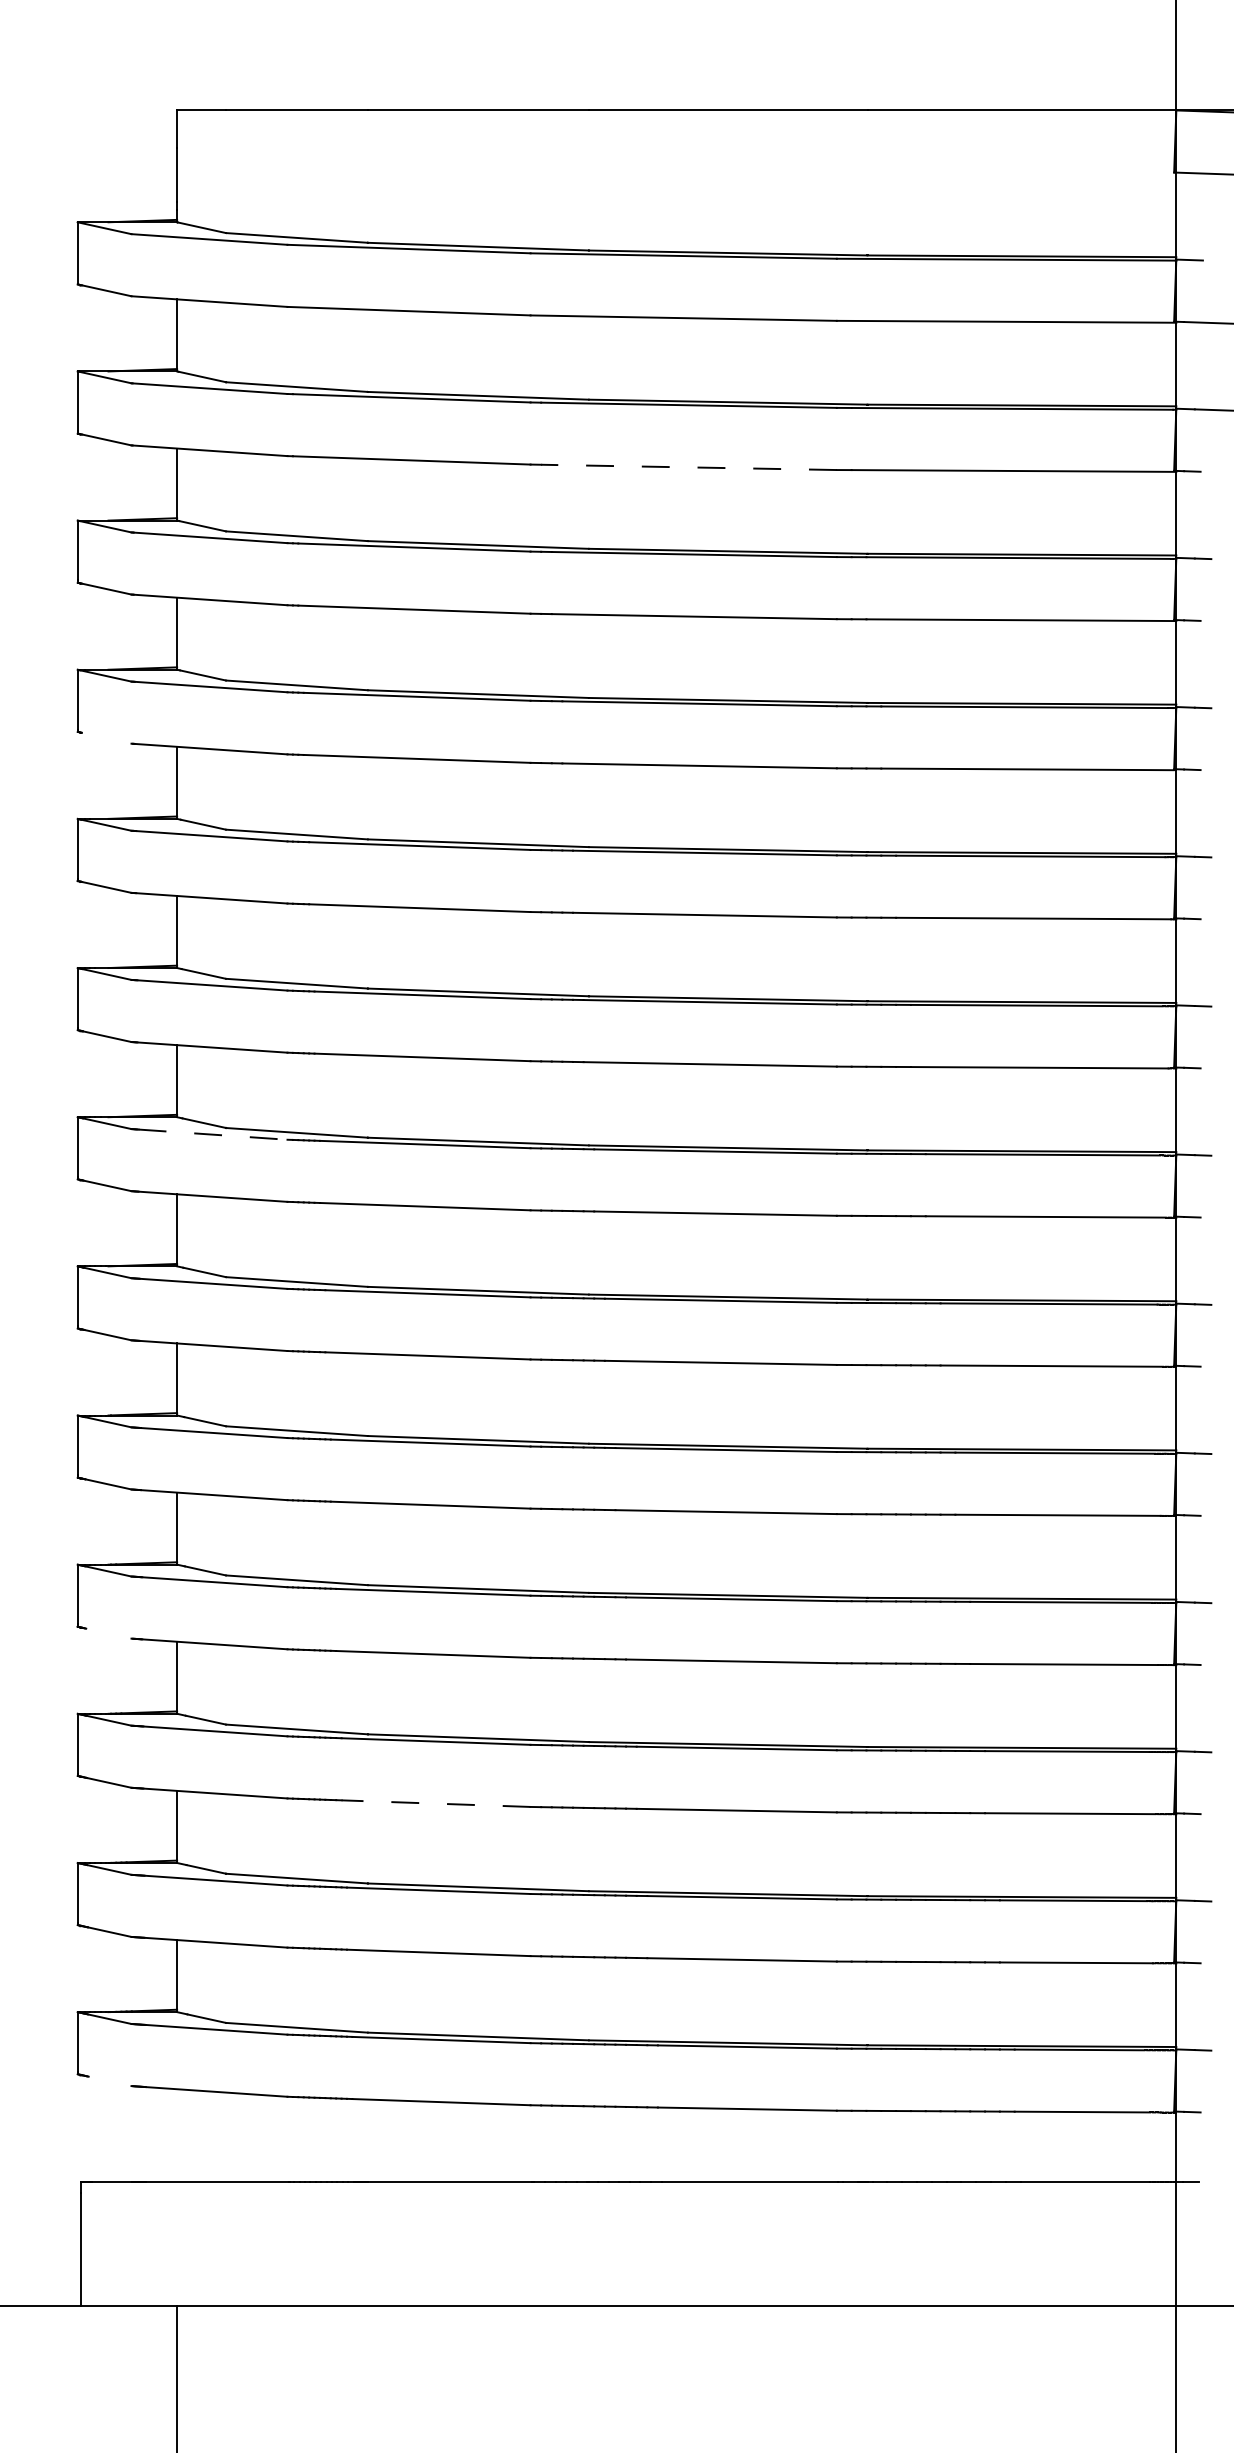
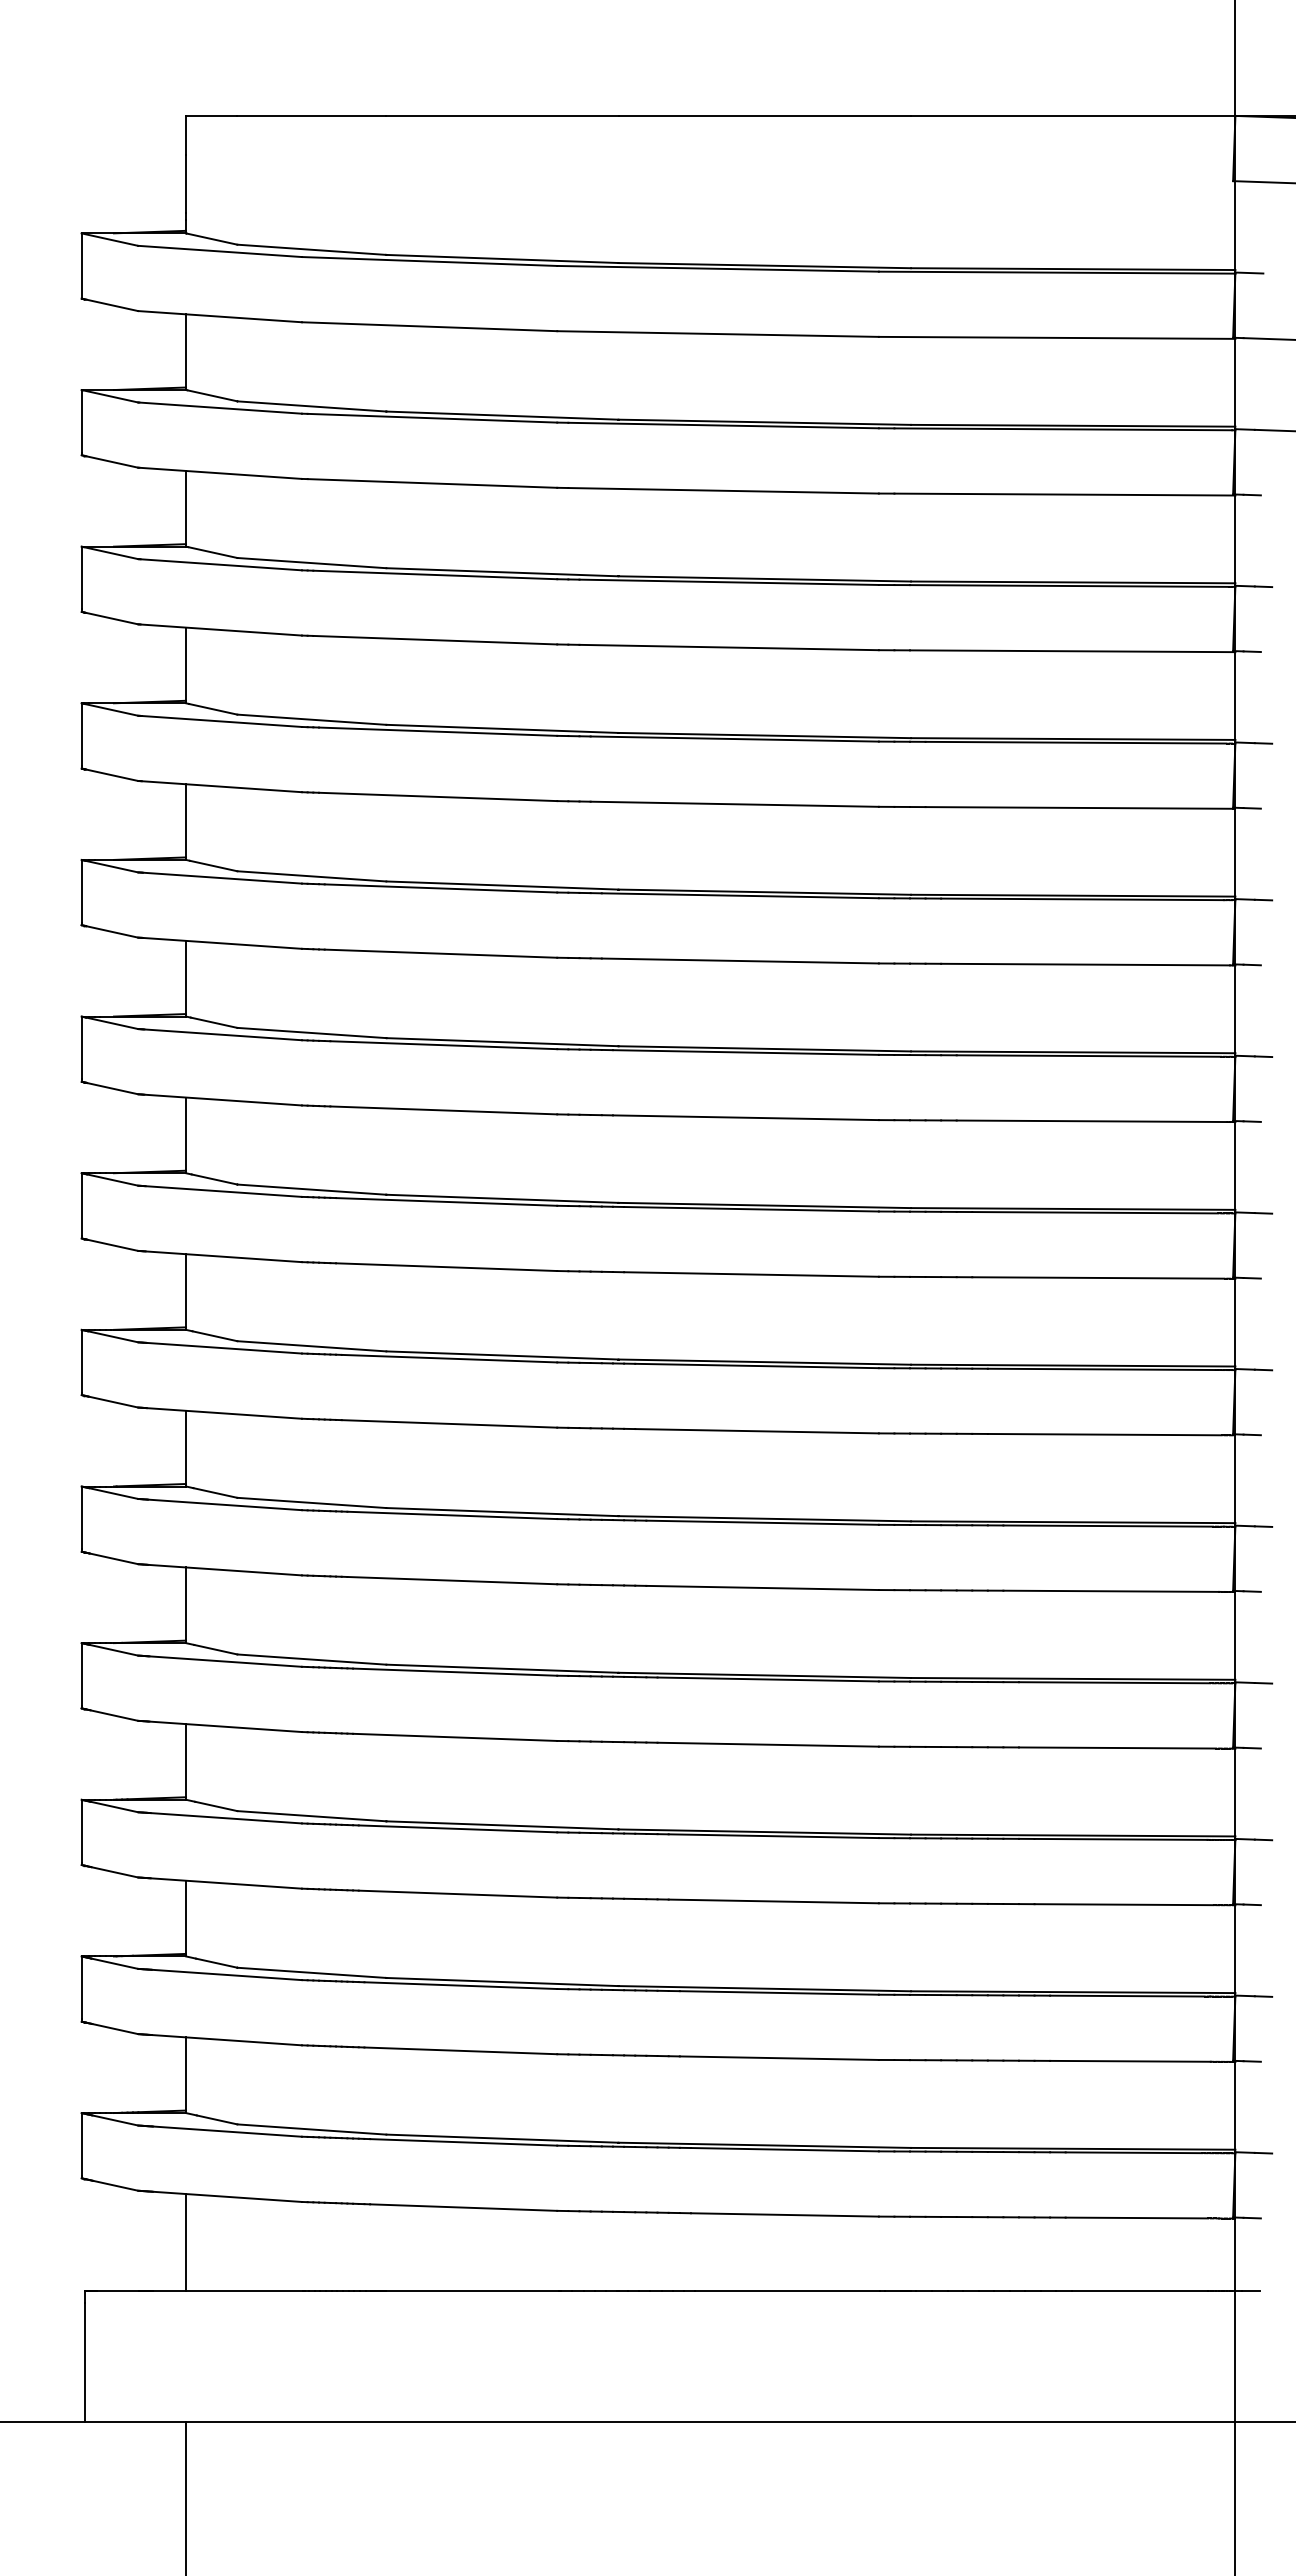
line: (688, 467) -> (723, 490), dashed -> solid
line: (106, 737) -> (111, 774), added
line: (213, 1134) -> (224, 1191), dashed -> solid
line: (109, 1633) -> (114, 1715), added
line: (435, 1804) -> (457, 1894), dashed -> solid
line: (109, 2081) -> (115, 2185), added
line: (177, 2135) -> (186, 2242), added

